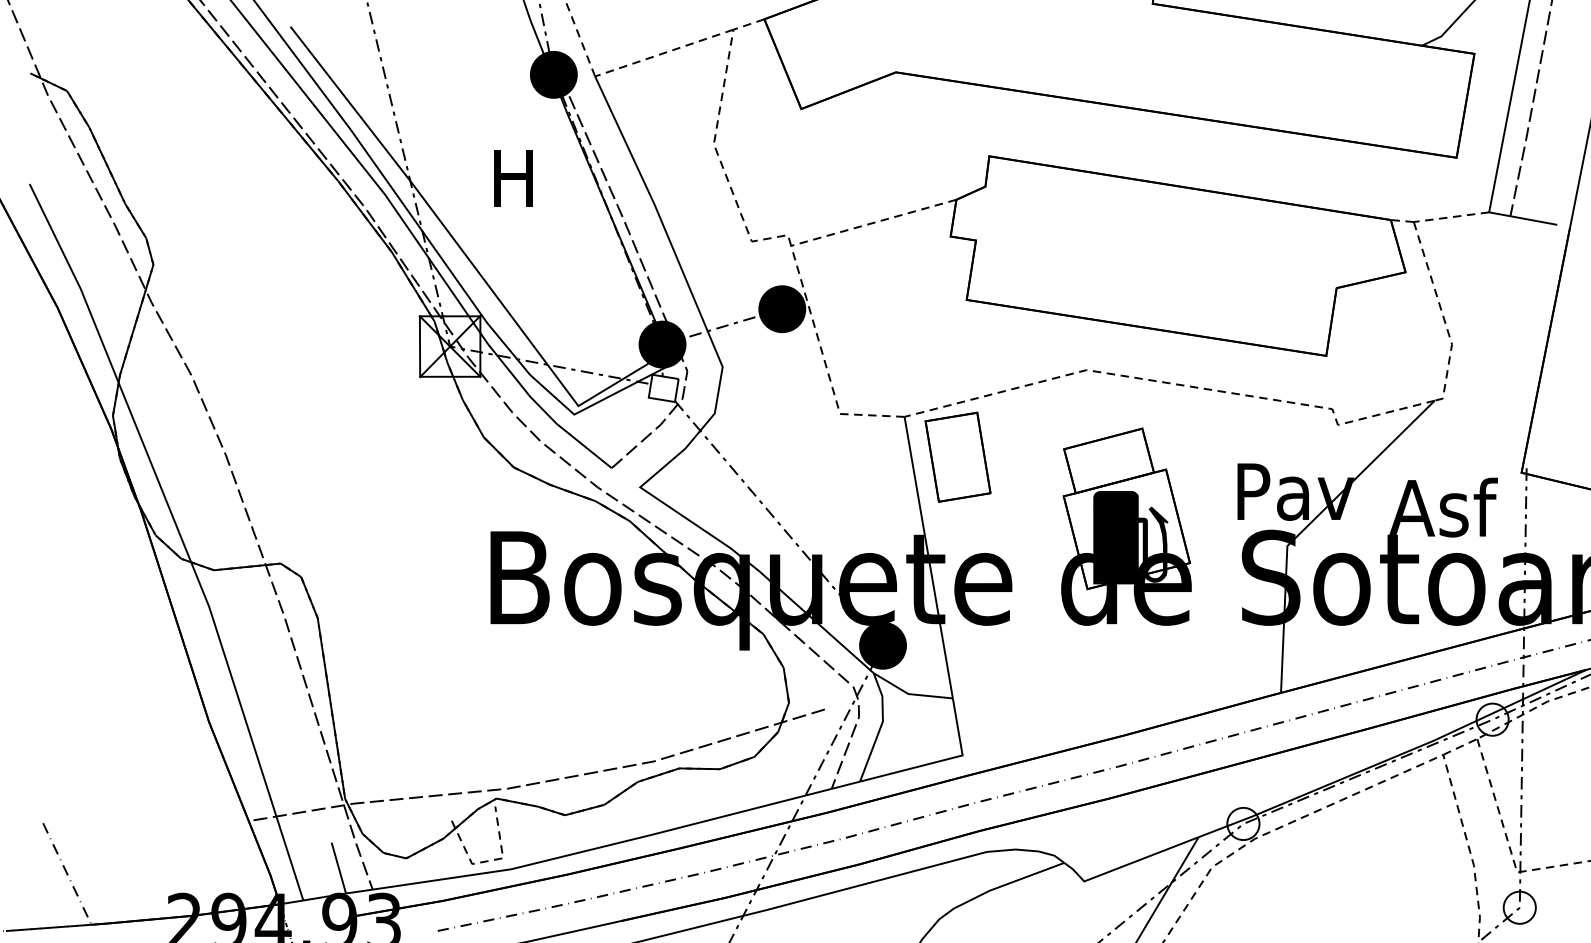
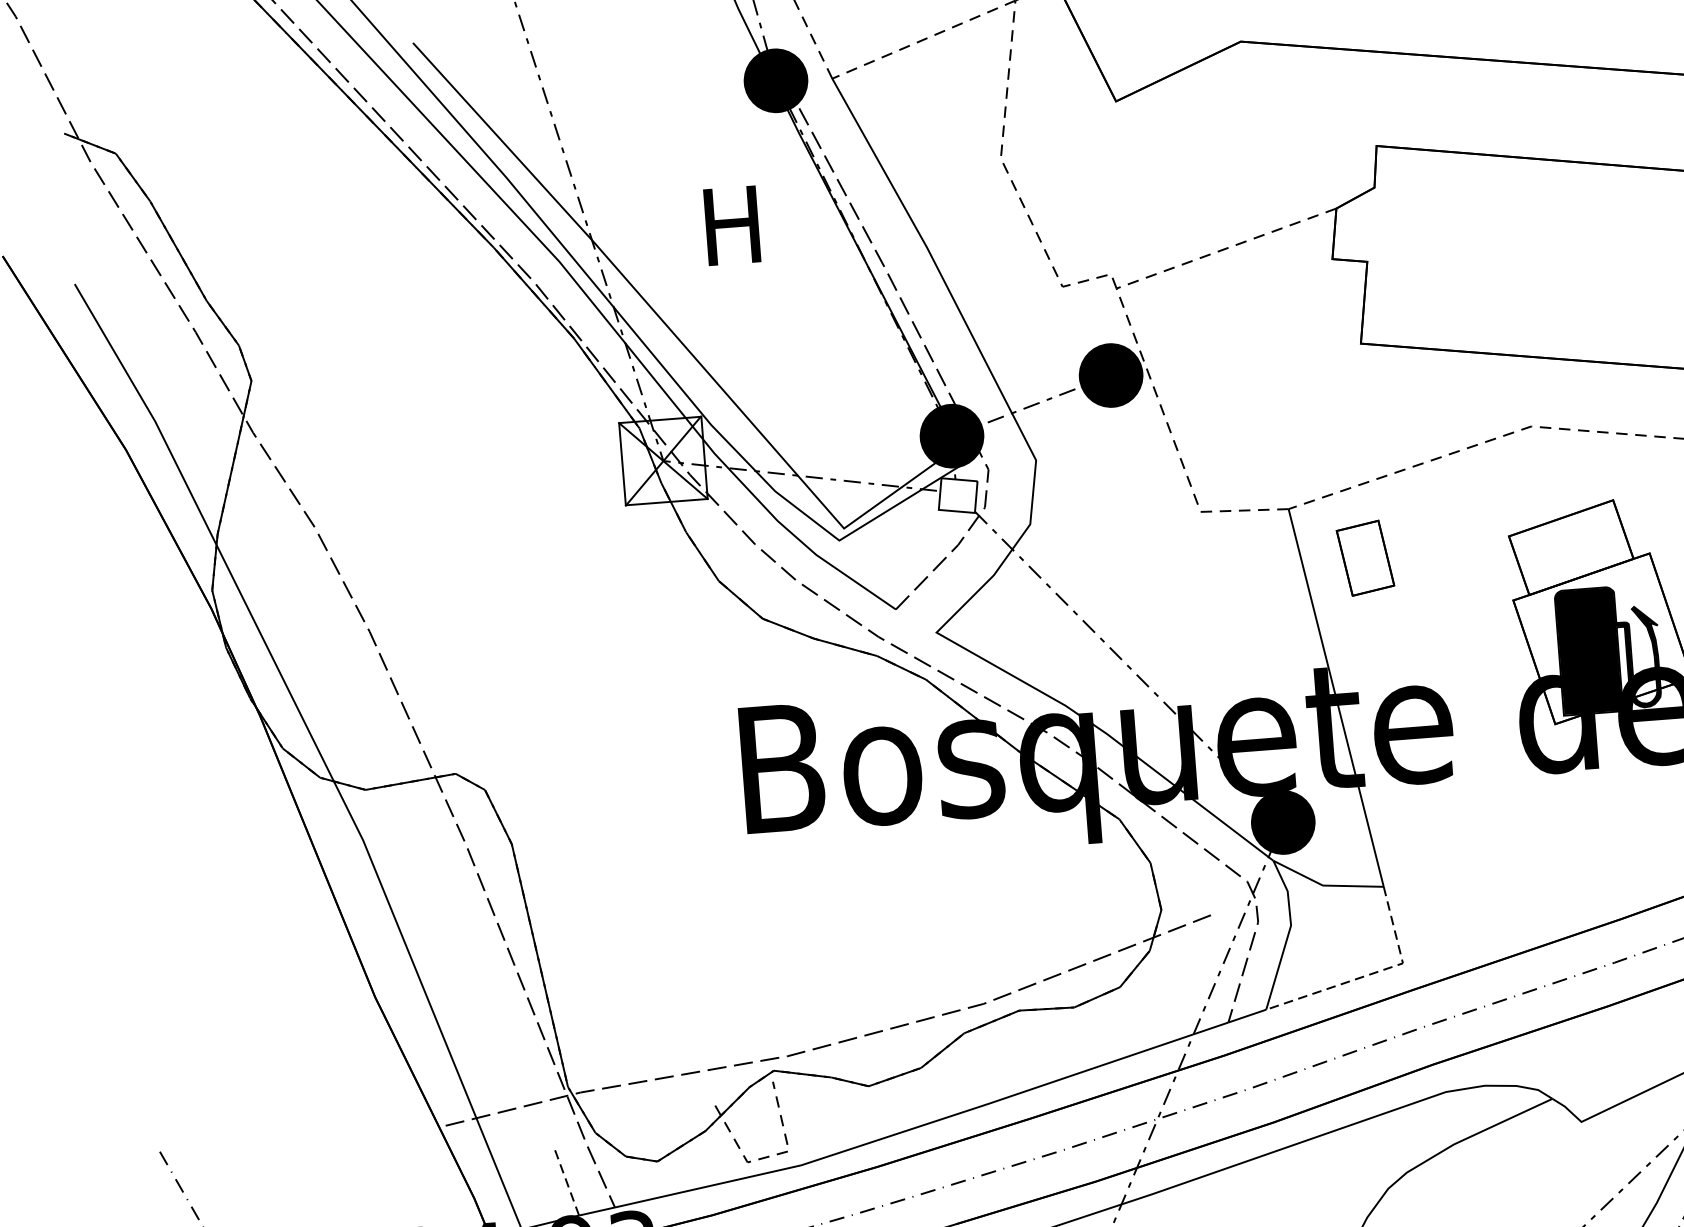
part: (957, 456) -> (1364, 557), size x0.6
line: (939, 761) -> (1372, 974), solid -> dashed
line: (338, 867) -> (566, 1180), solid -> dashed

